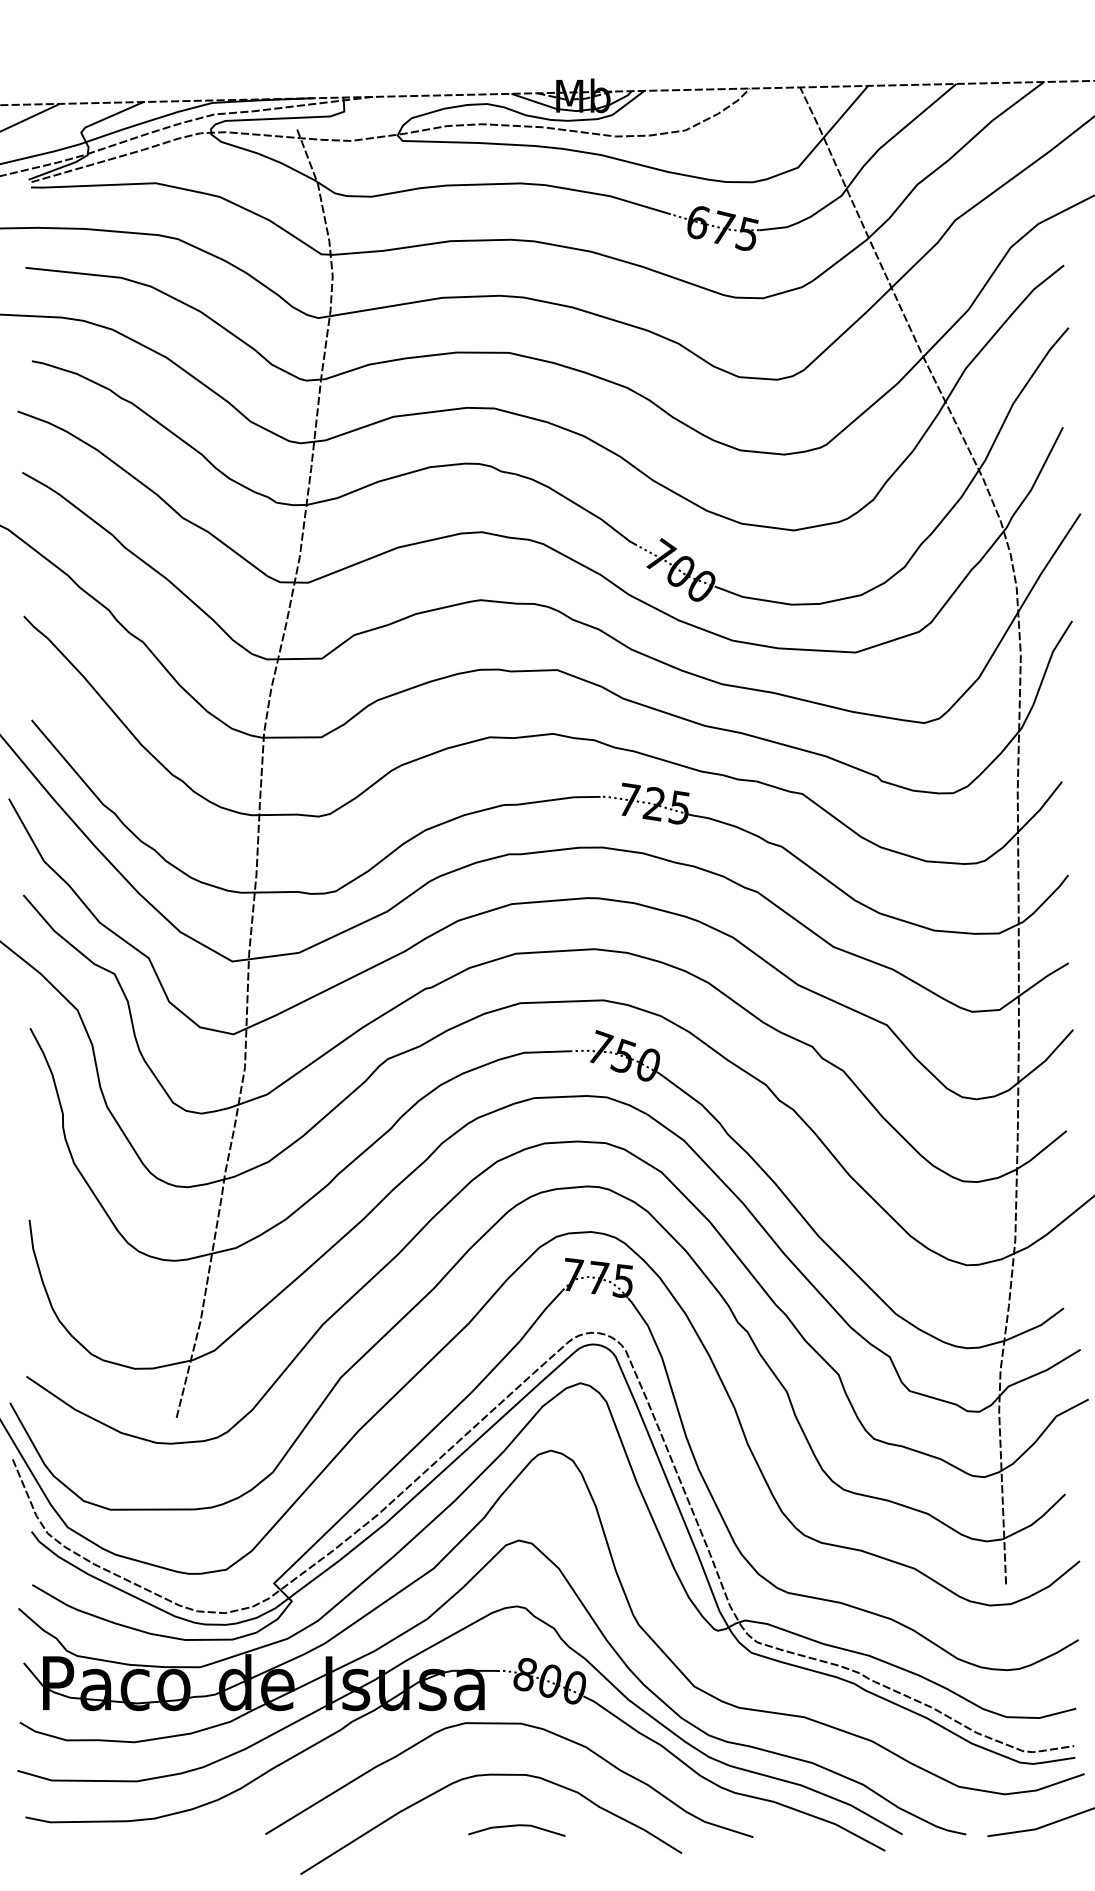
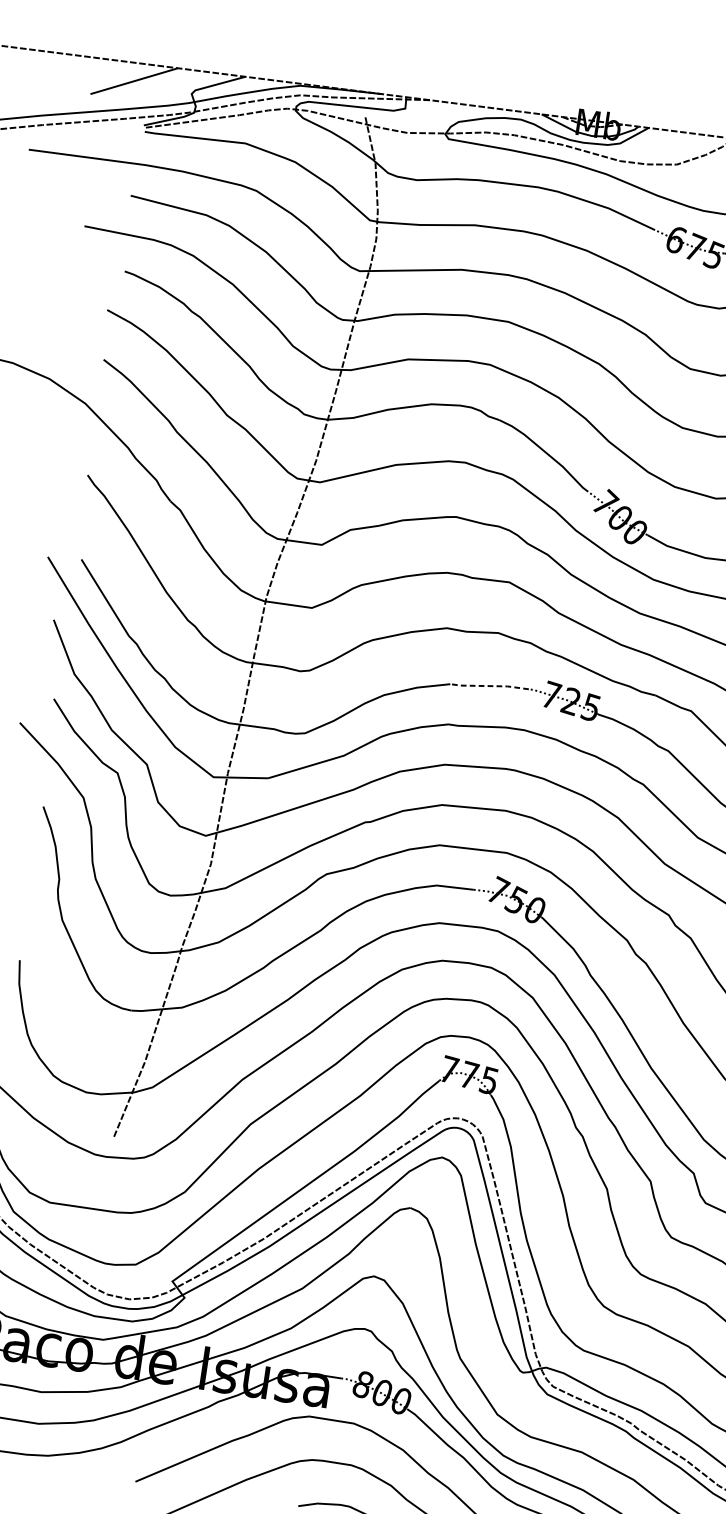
line: (551, 800) -> (489, 686), solid -> dashed

